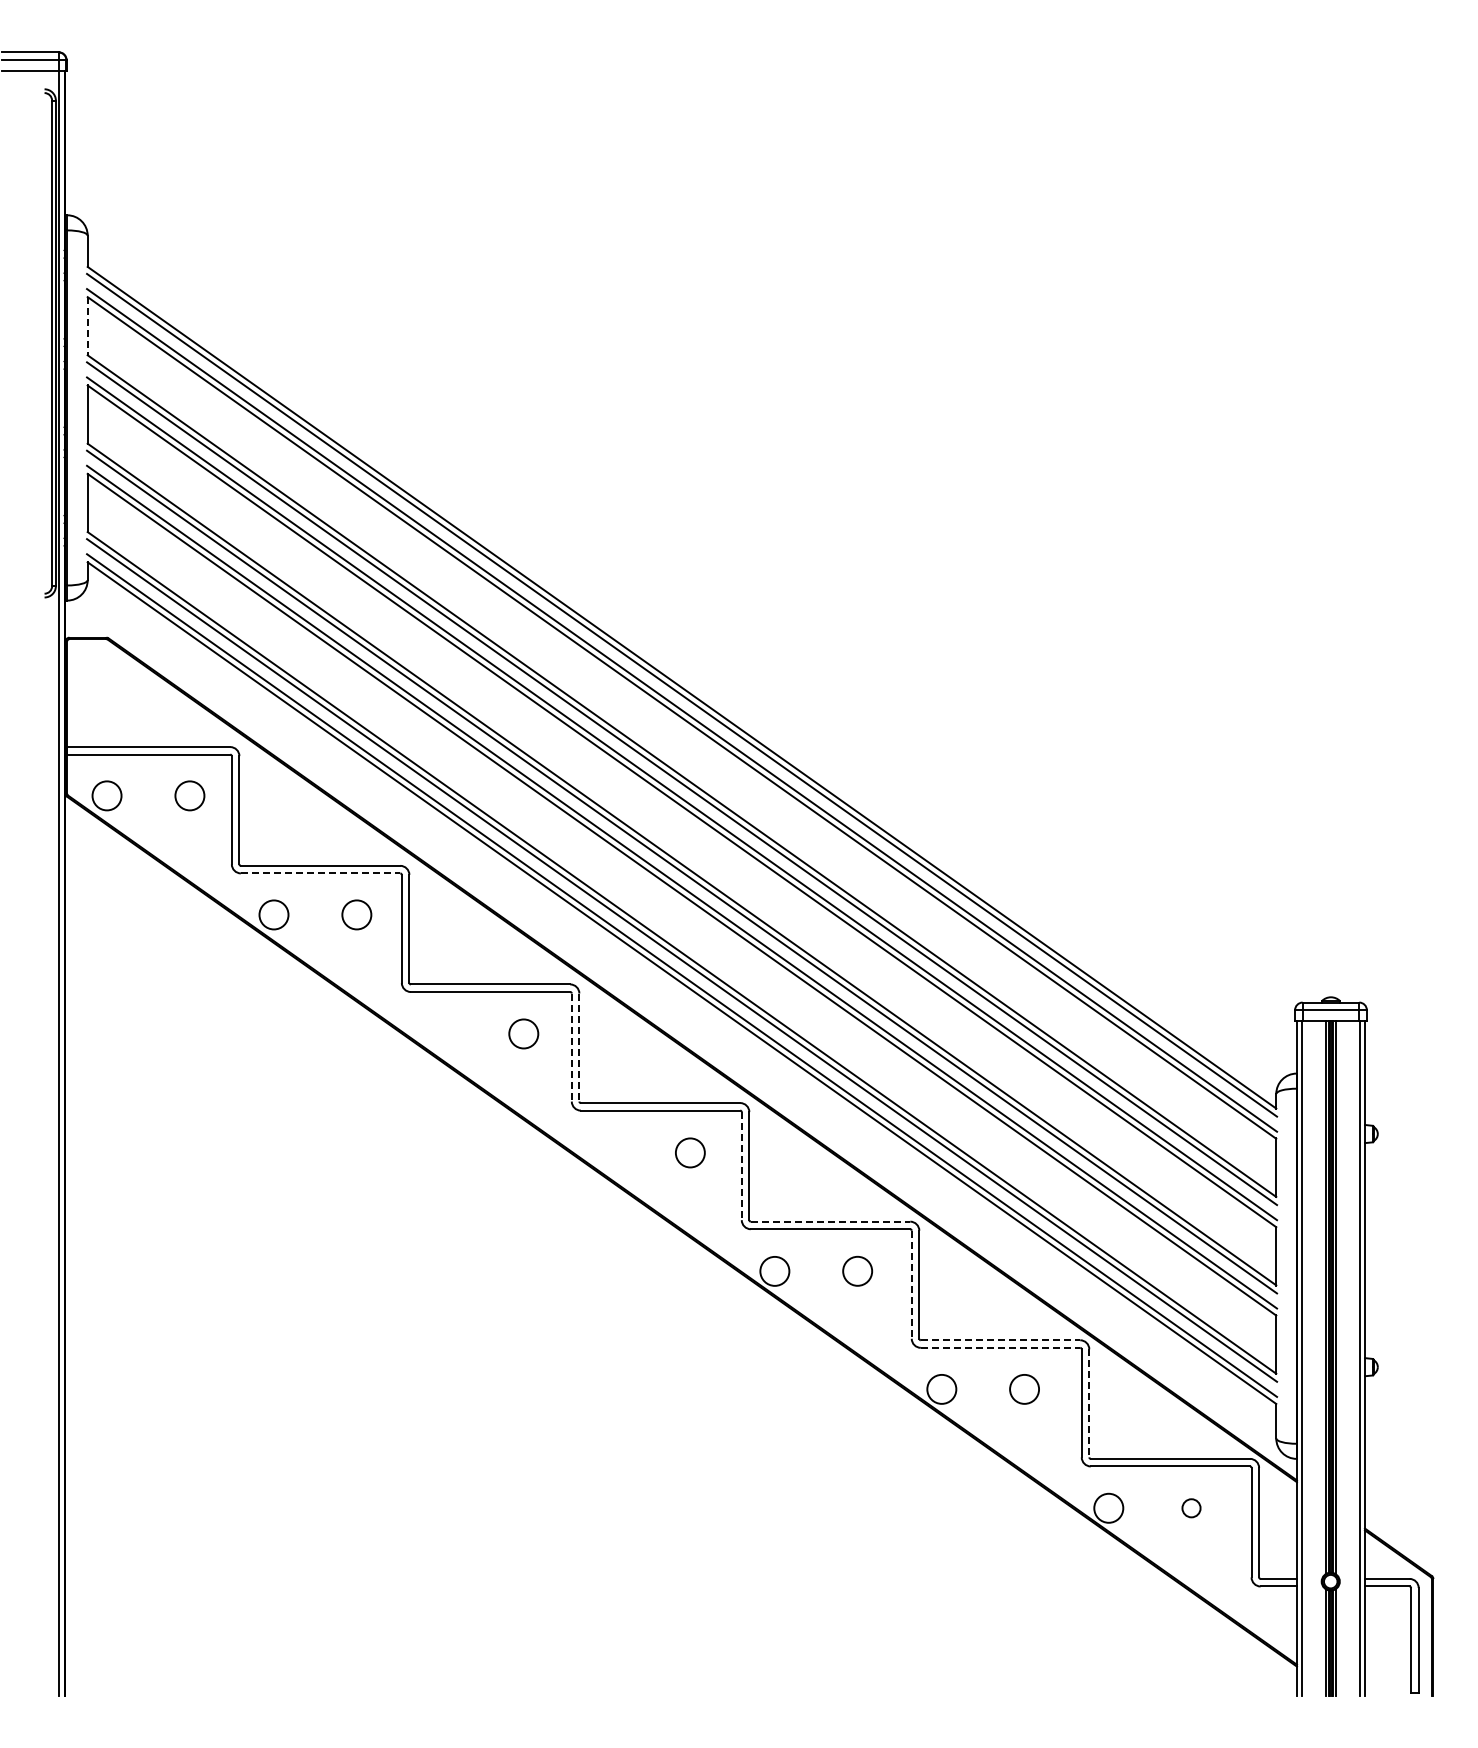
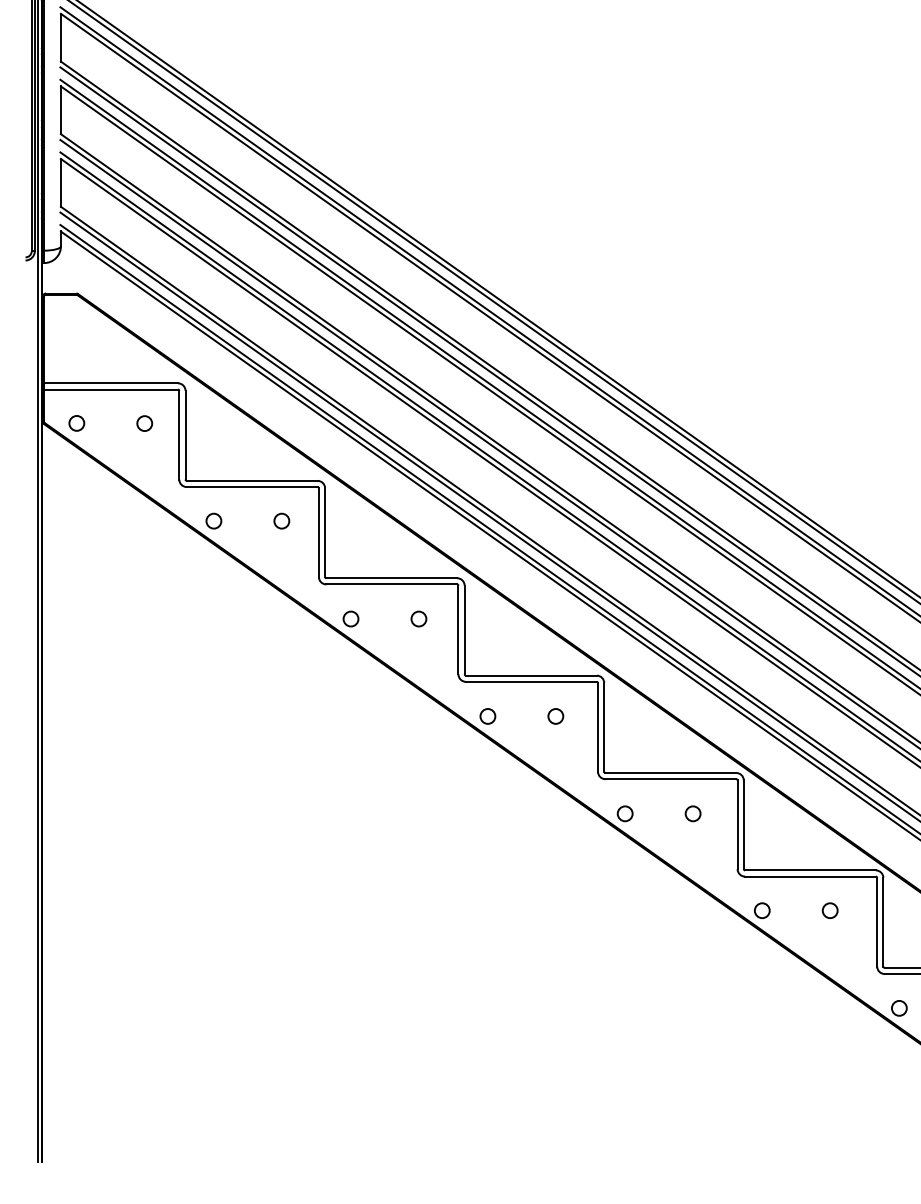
line: (87, 326) -> (60, 37), dashed -> solid
circle: (106, 795) -> (76, 423), size x0.62
circle: (189, 796) -> (144, 423), size x0.62
line: (320, 873) -> (252, 487), dashed -> solid
circle: (273, 914) -> (213, 520), size x0.62
circle: (356, 914) -> (281, 520), size x0.62
circle: (440, 1034) -> (350, 619), added
circle: (523, 1034) -> (418, 619), size x0.62
line: (571, 1048) -> (458, 630), dashed -> solid
line: (579, 1048) -> (464, 630), dashed -> solid
circle: (607, 1152) -> (487, 716), added
circle: (690, 1152) -> (555, 716), size x0.62
line: (741, 1166) -> (597, 727), dashed -> solid
line: (830, 1221) -> (670, 772), dashed -> solid
circle: (774, 1271) -> (624, 813), size x0.62
circle: (857, 1271) -> (693, 813), size x0.62
line: (911, 1285) -> (737, 825), dashed -> solid
line: (1000, 1340) -> (810, 870), dashed -> solid
line: (1000, 1347) -> (810, 876), dashed -> solid
circle: (941, 1389) -> (762, 910), size x0.62
circle: (1024, 1389) -> (830, 910), size x0.62
line: (1089, 1403) -> (883, 922), dashed -> solid
circle: (1108, 1508) -> (899, 1008), size x0.62

